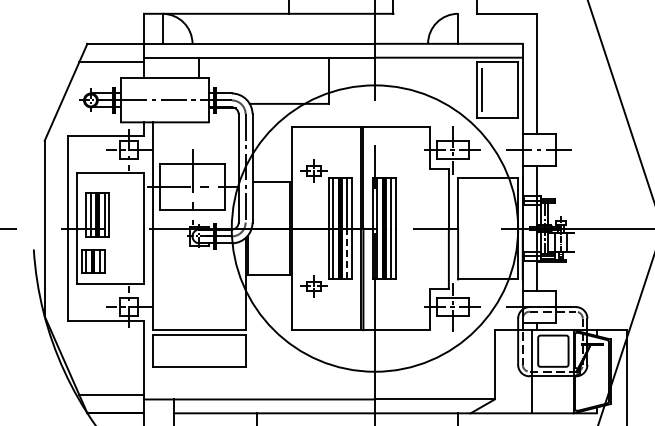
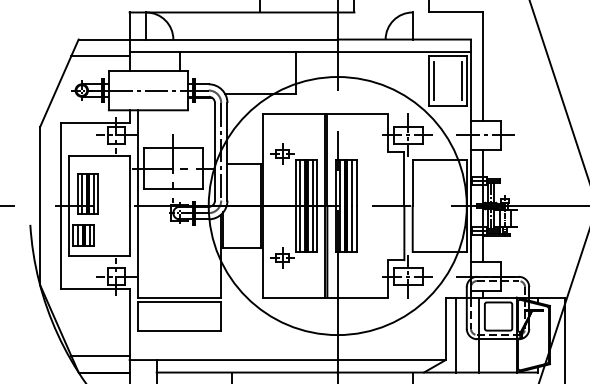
line: (512, 89) -> (461, 80), added
line: (347, 253) -> (313, 228), dashed -> solid
line: (506, 371) -> (456, 334), added

